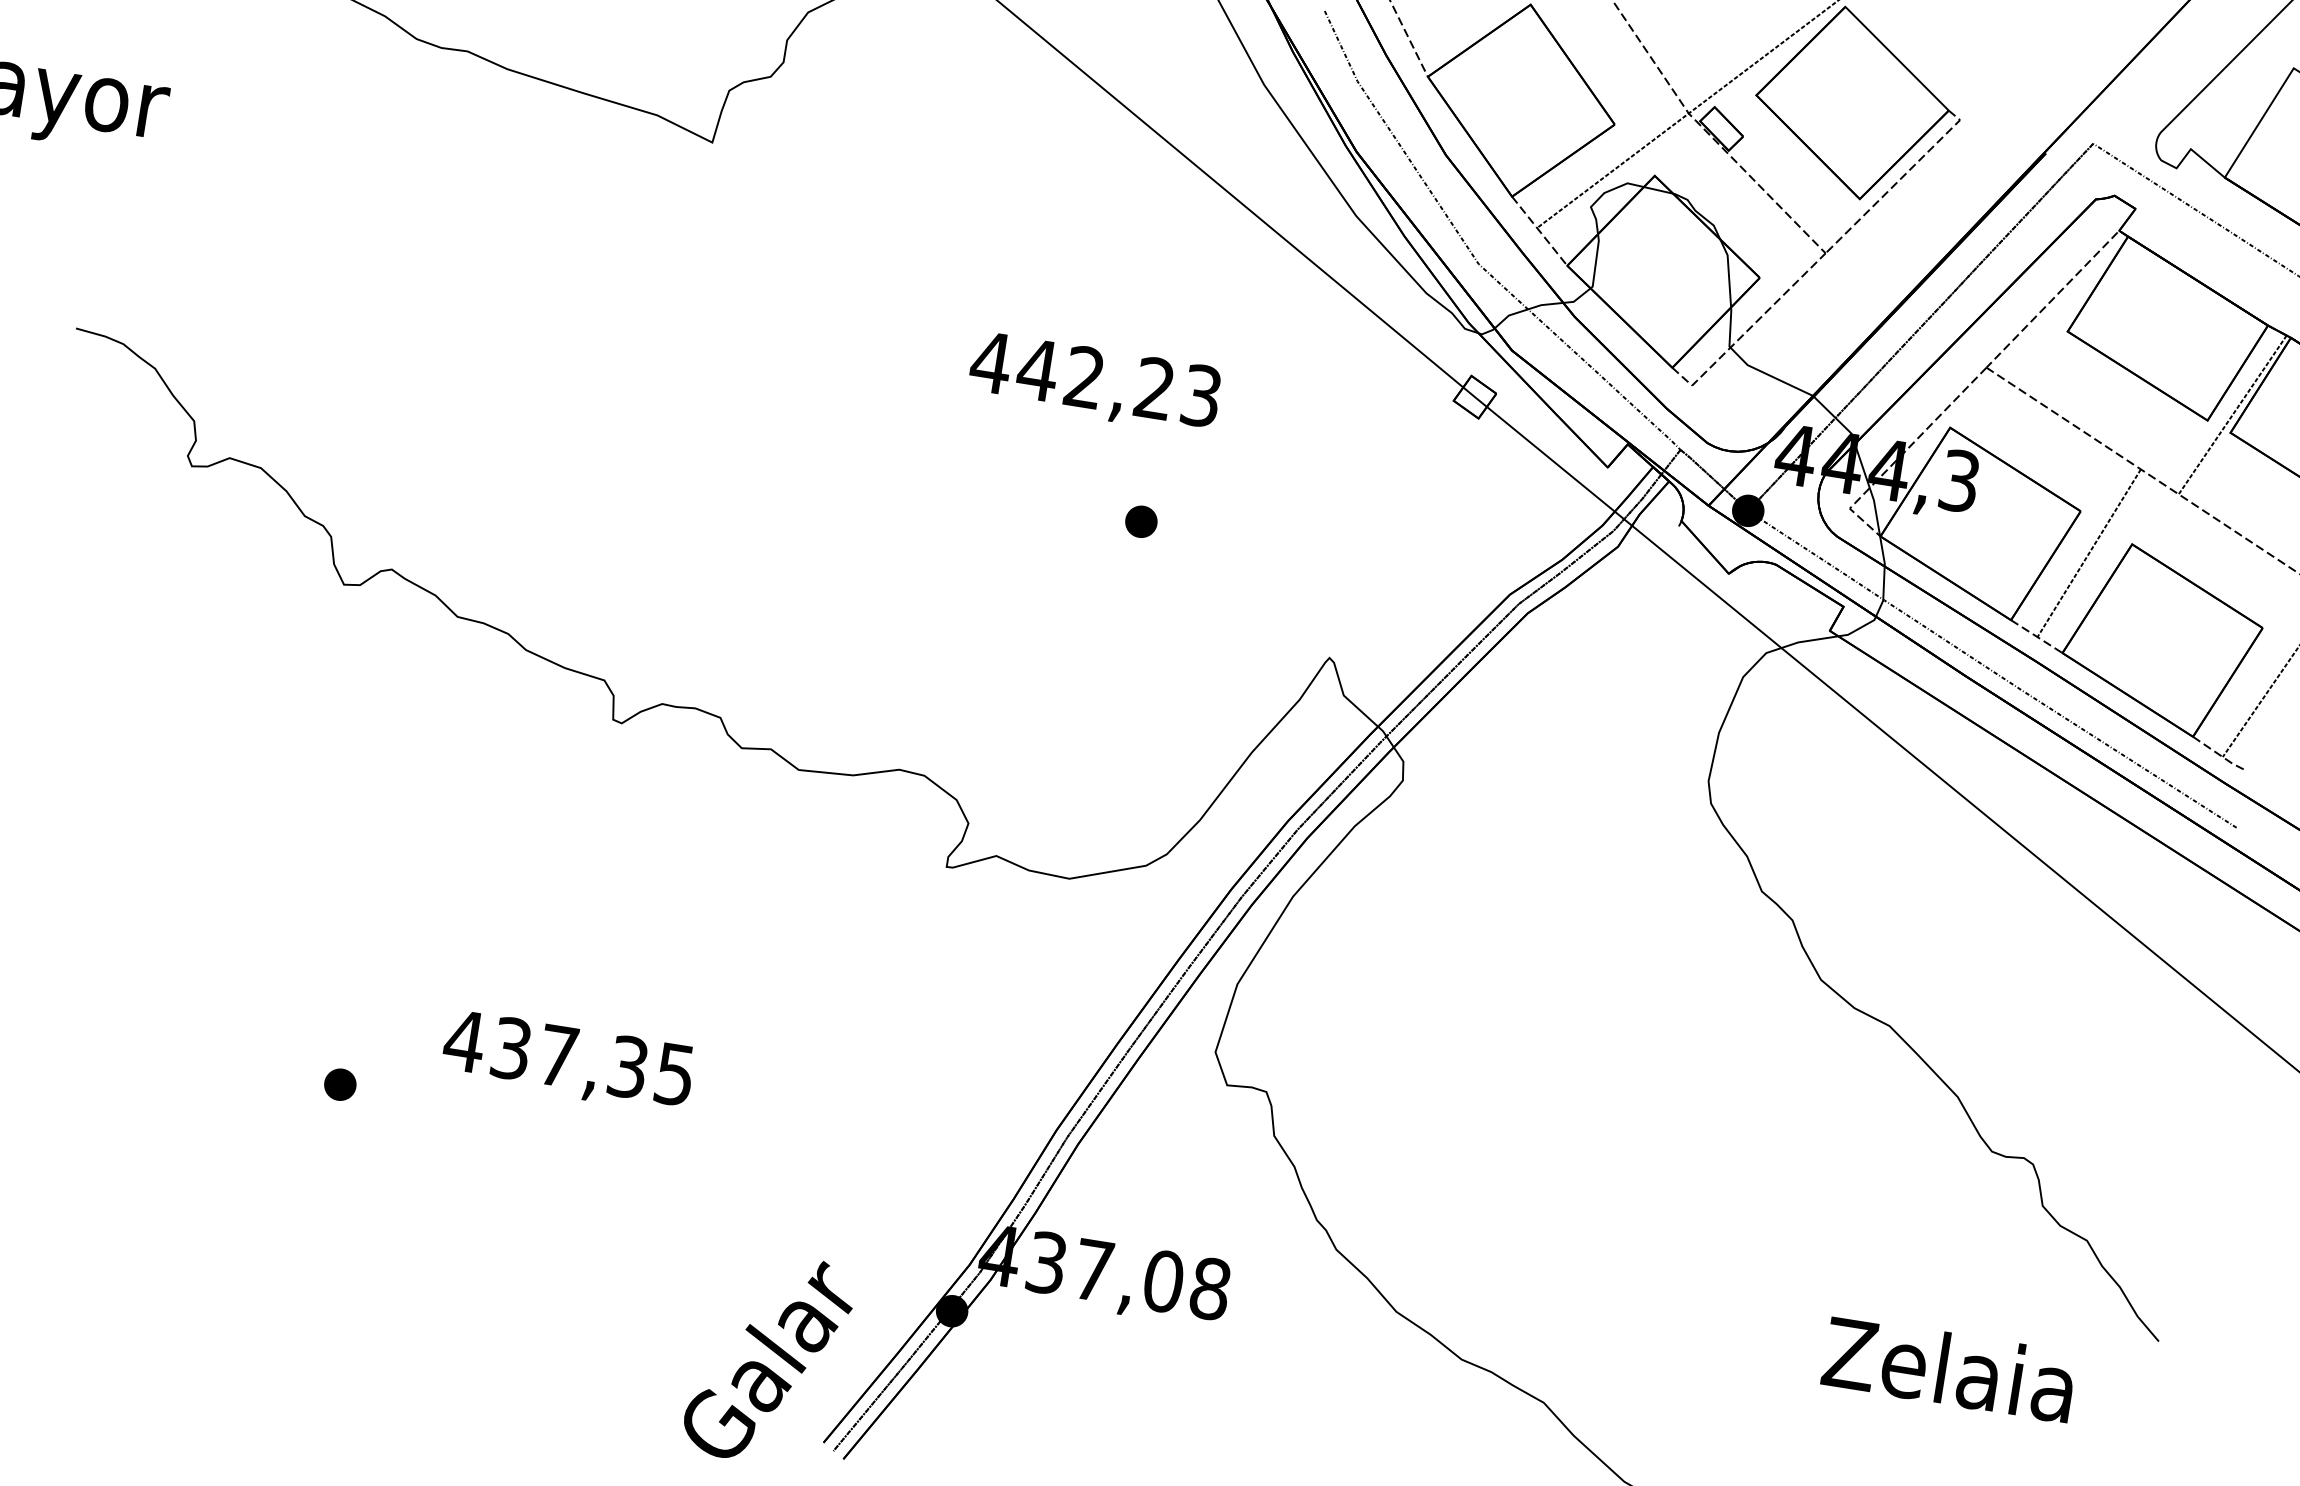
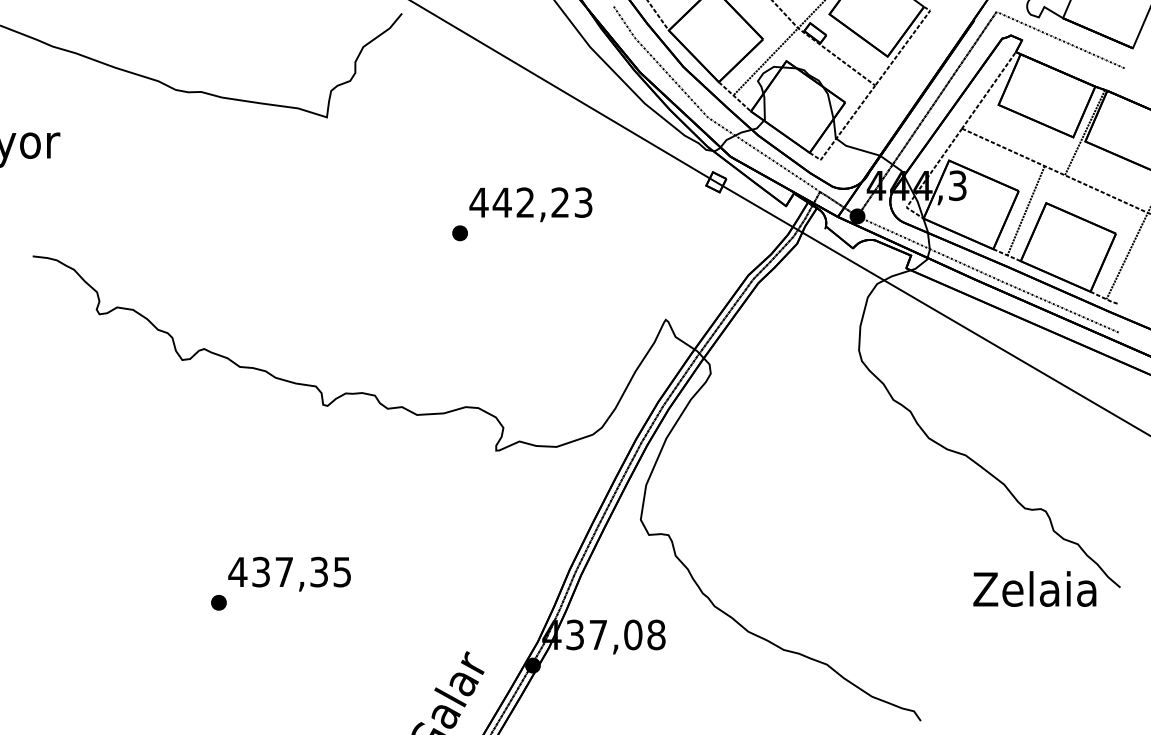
part: (1140, 521) -> (459, 233), moved
text: (568, 1060) -> (289, 573), moved
text: (1948, 1367) -> (1034, 588), moved

